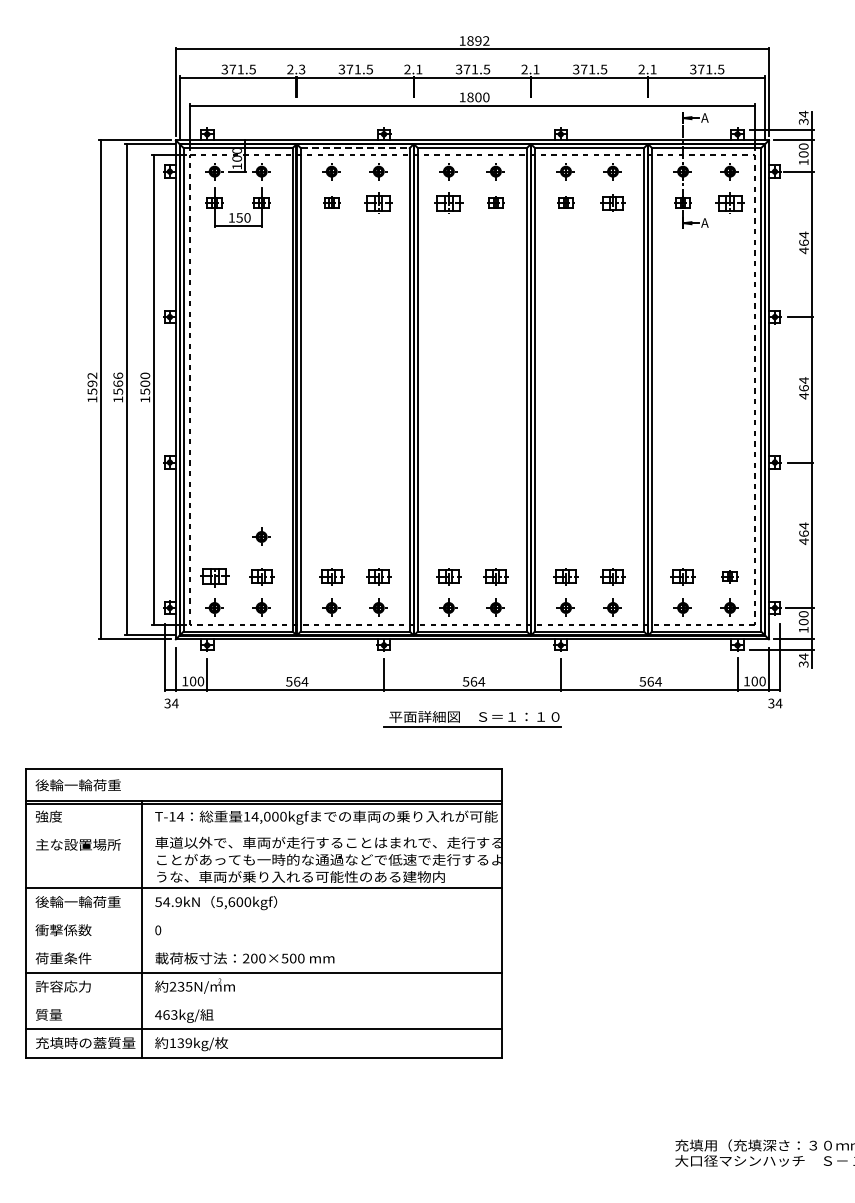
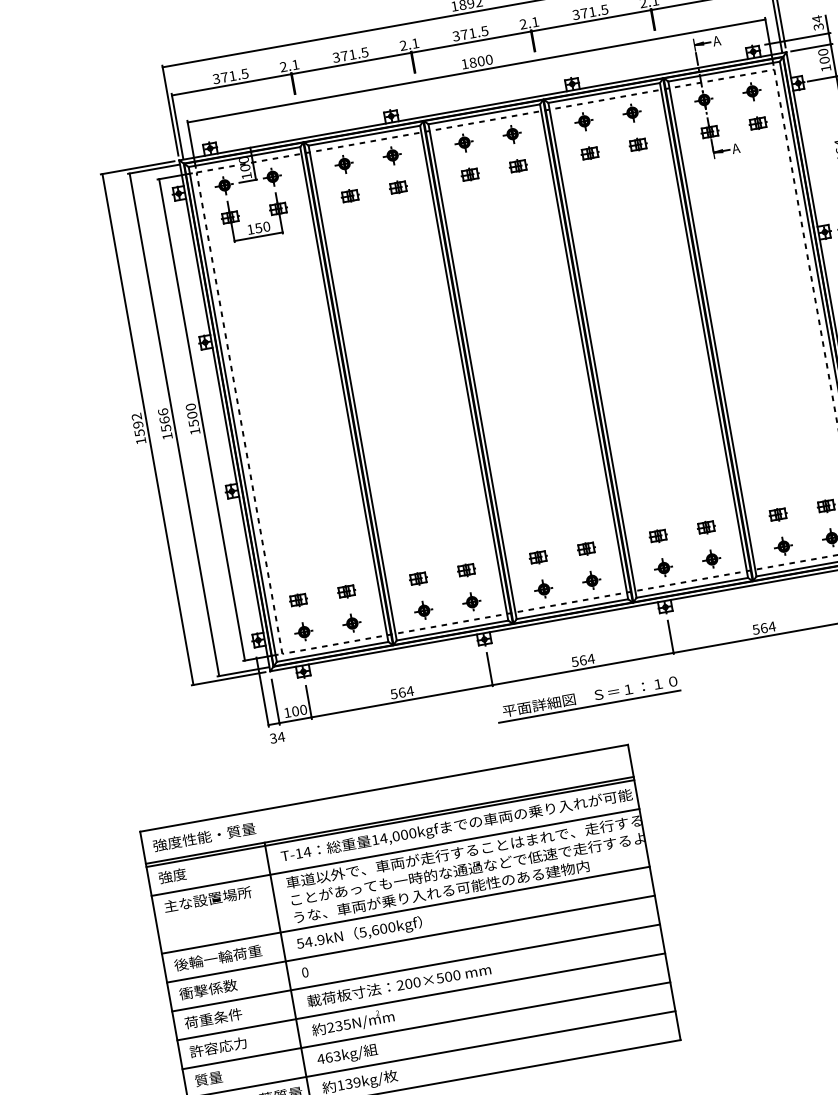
text: (302, 69) -> (295, 64), 2.3 -> 2.1
line: (355, 148) -> (364, 135), dashed -> solid
part: (378, 202) -> (398, 187), size x0.62
part: (448, 202) -> (469, 174), size x0.62
part: (612, 202) -> (637, 144), size x0.71
part: (729, 202) -> (757, 123), size x0.62
part: (261, 536) -> (339, 550), removed
part: (214, 576) -> (298, 599), size x0.62
part: (261, 576) -> (346, 591), size x0.71
part: (331, 576) -> (418, 578), size x0.71
part: (378, 576) -> (466, 570), size x0.71
part: (448, 576) -> (537, 557), size x0.71
part: (495, 576) -> (586, 548), size x0.71
part: (565, 576) -> (657, 535), size x0.71
part: (612, 576) -> (705, 527), size x0.71
part: (682, 576) -> (777, 514), size x0.71
text: (85, 785) -> (204, 837), 後輪一輪荷重 -> 強度性能・質量
line: (263, 831) -> (395, 852), added
line: (263, 916) -> (410, 939), added
line: (263, 944) -> (415, 967), added
line: (263, 1001) -> (426, 1026), added

